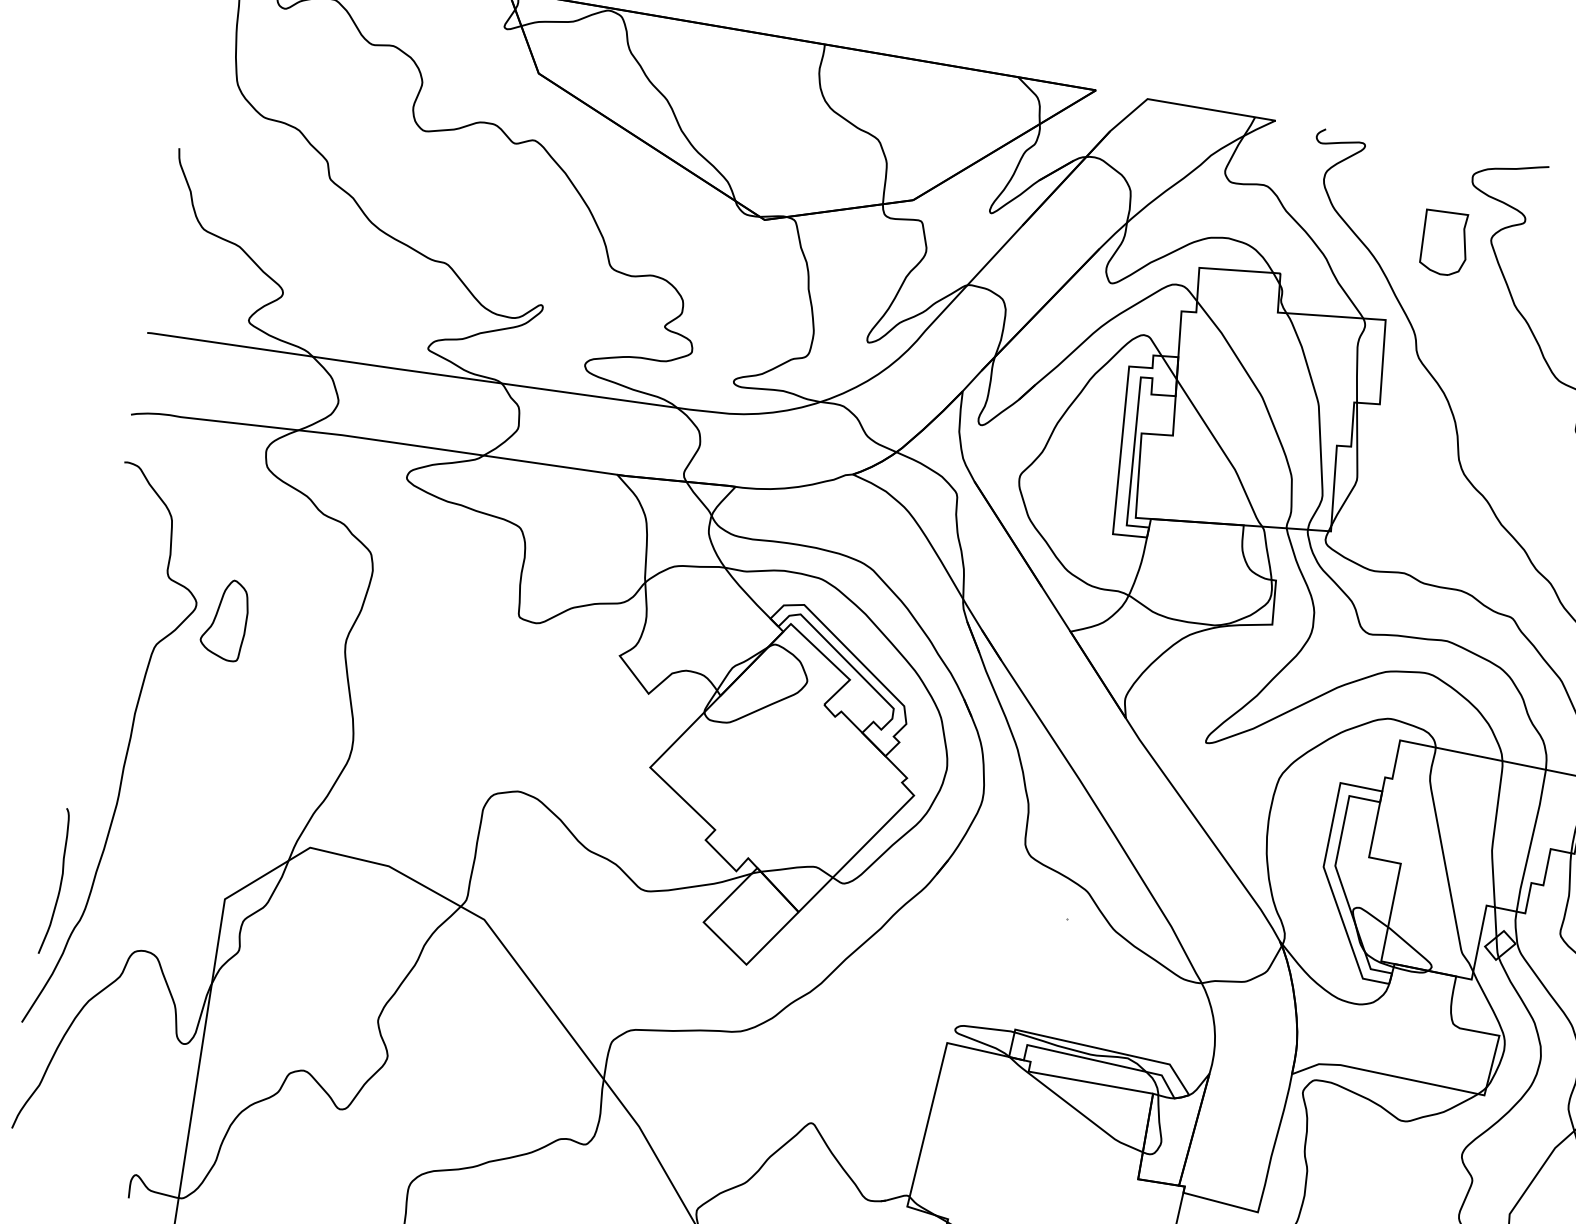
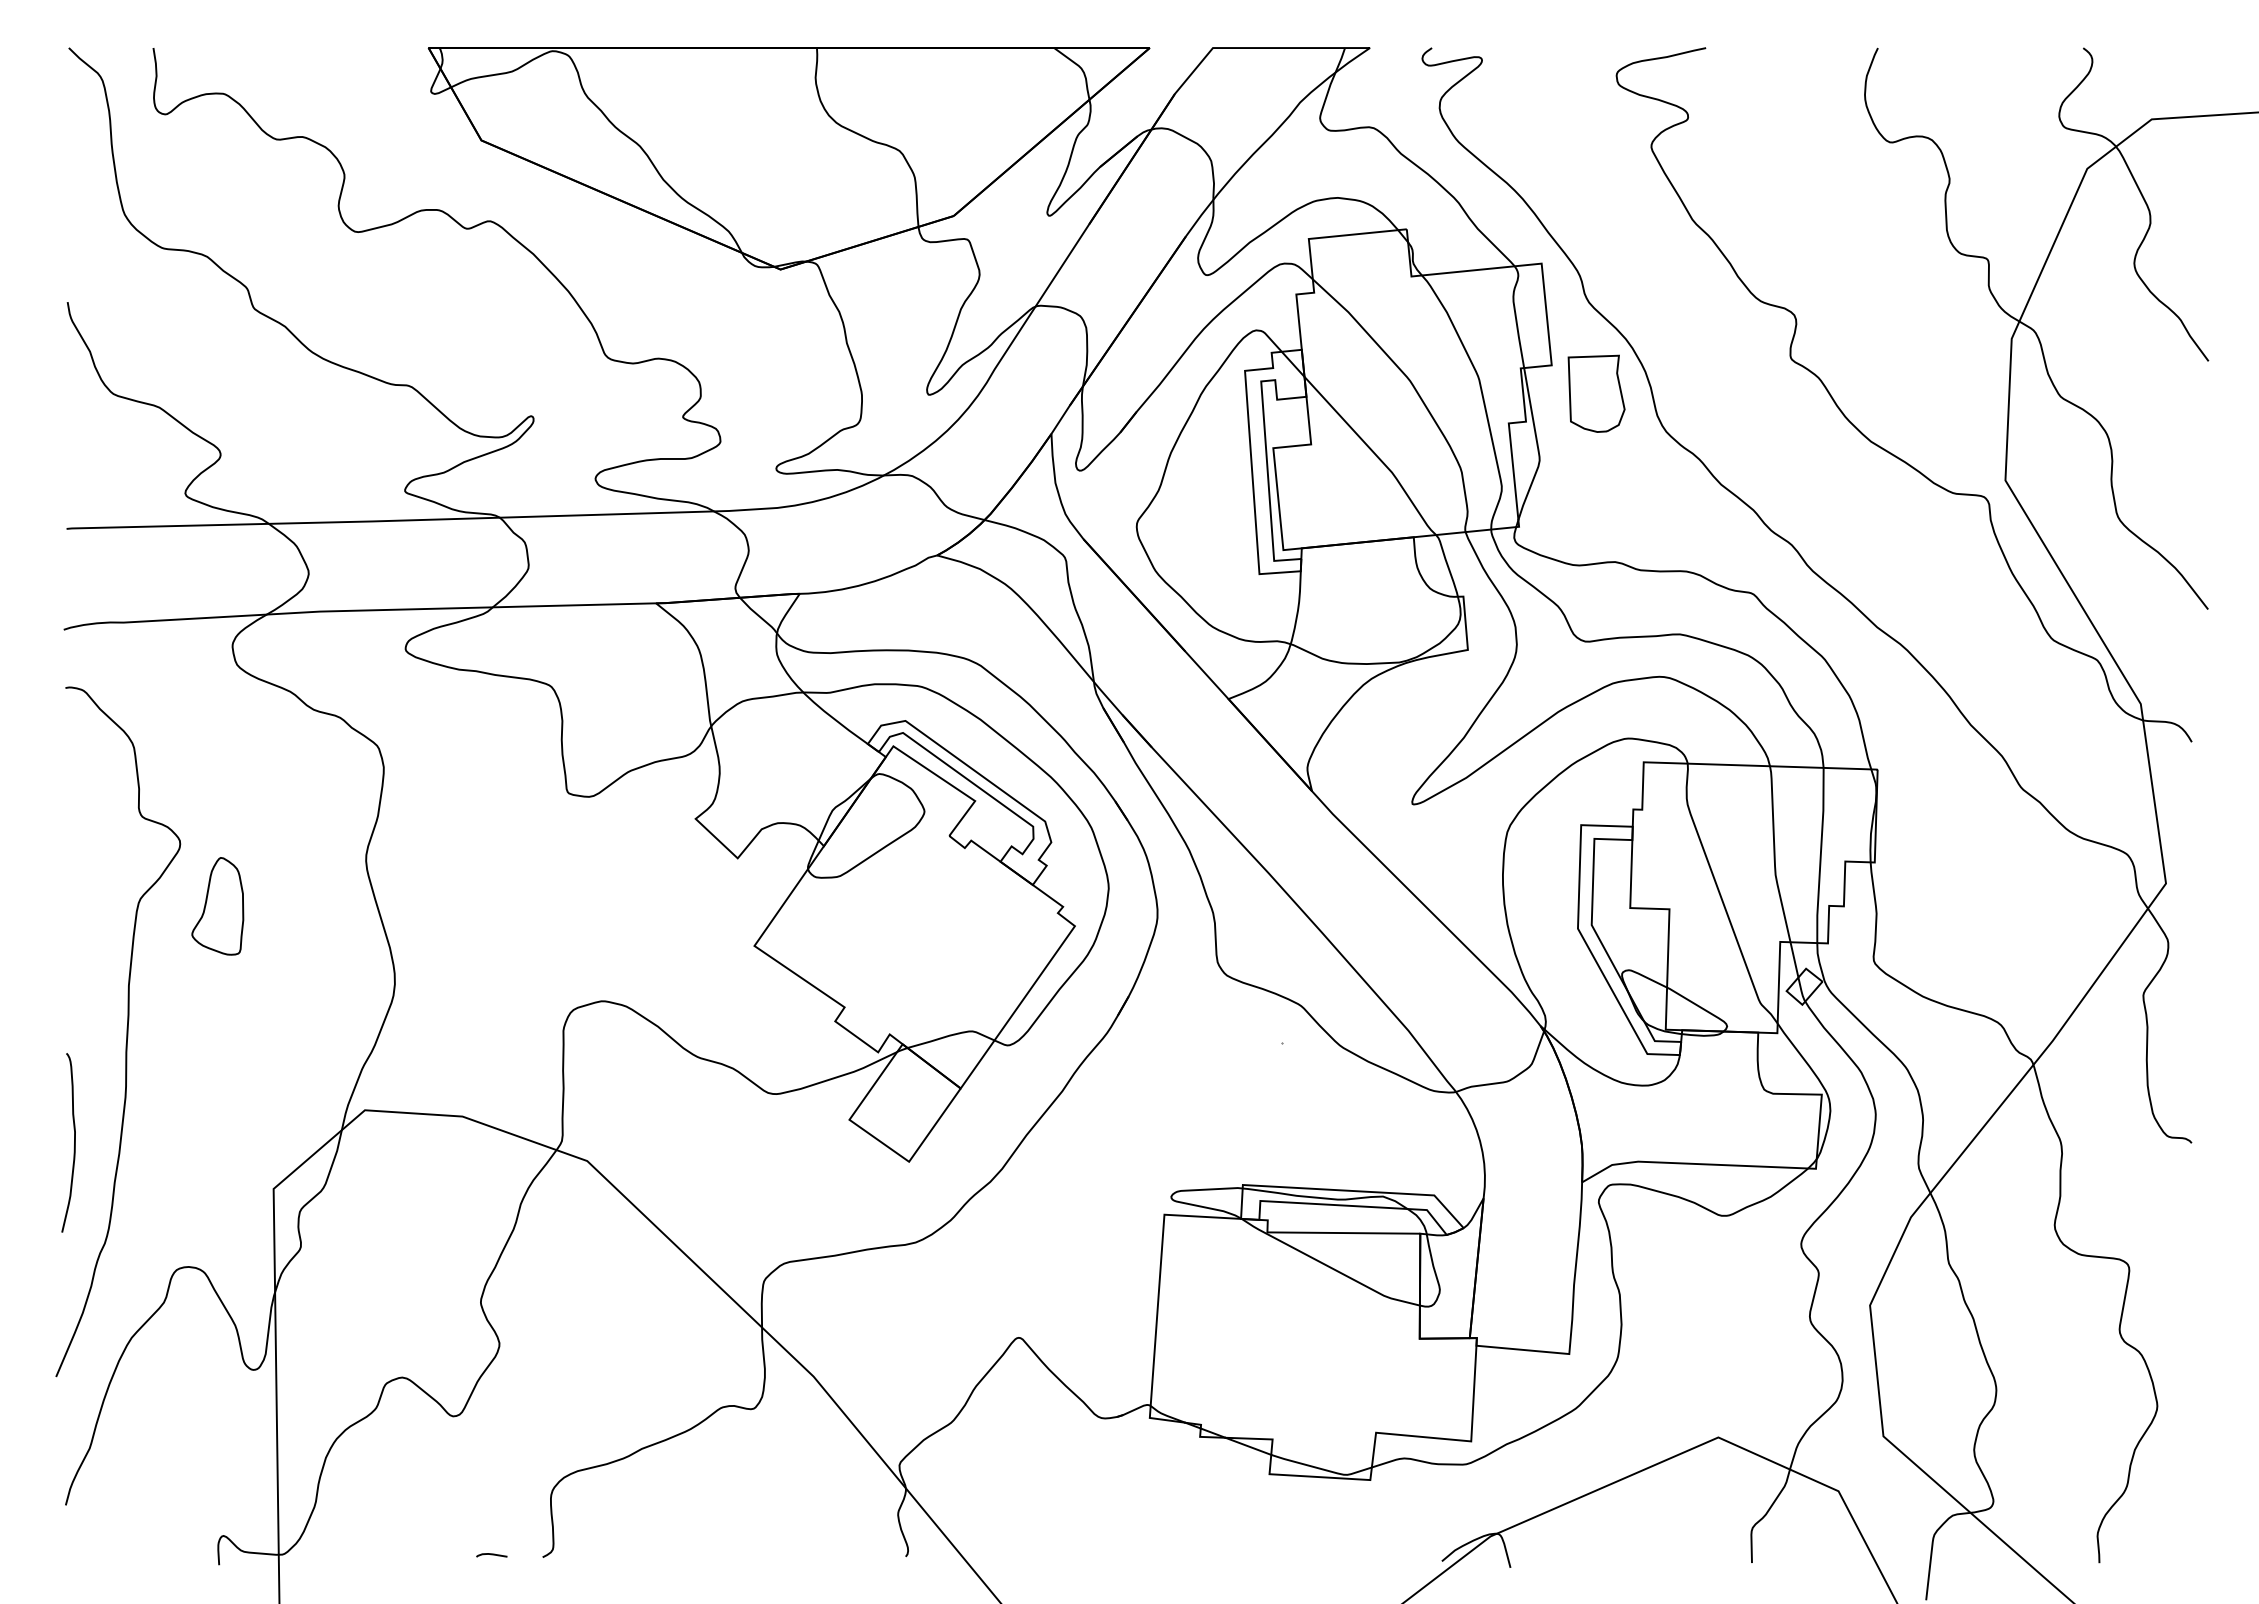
part: (1444, 242) -> (1596, 393), moved
part: (225, 619) -> (217, 906), moved
curve: (60, 882) -> (74, 1142), moved

